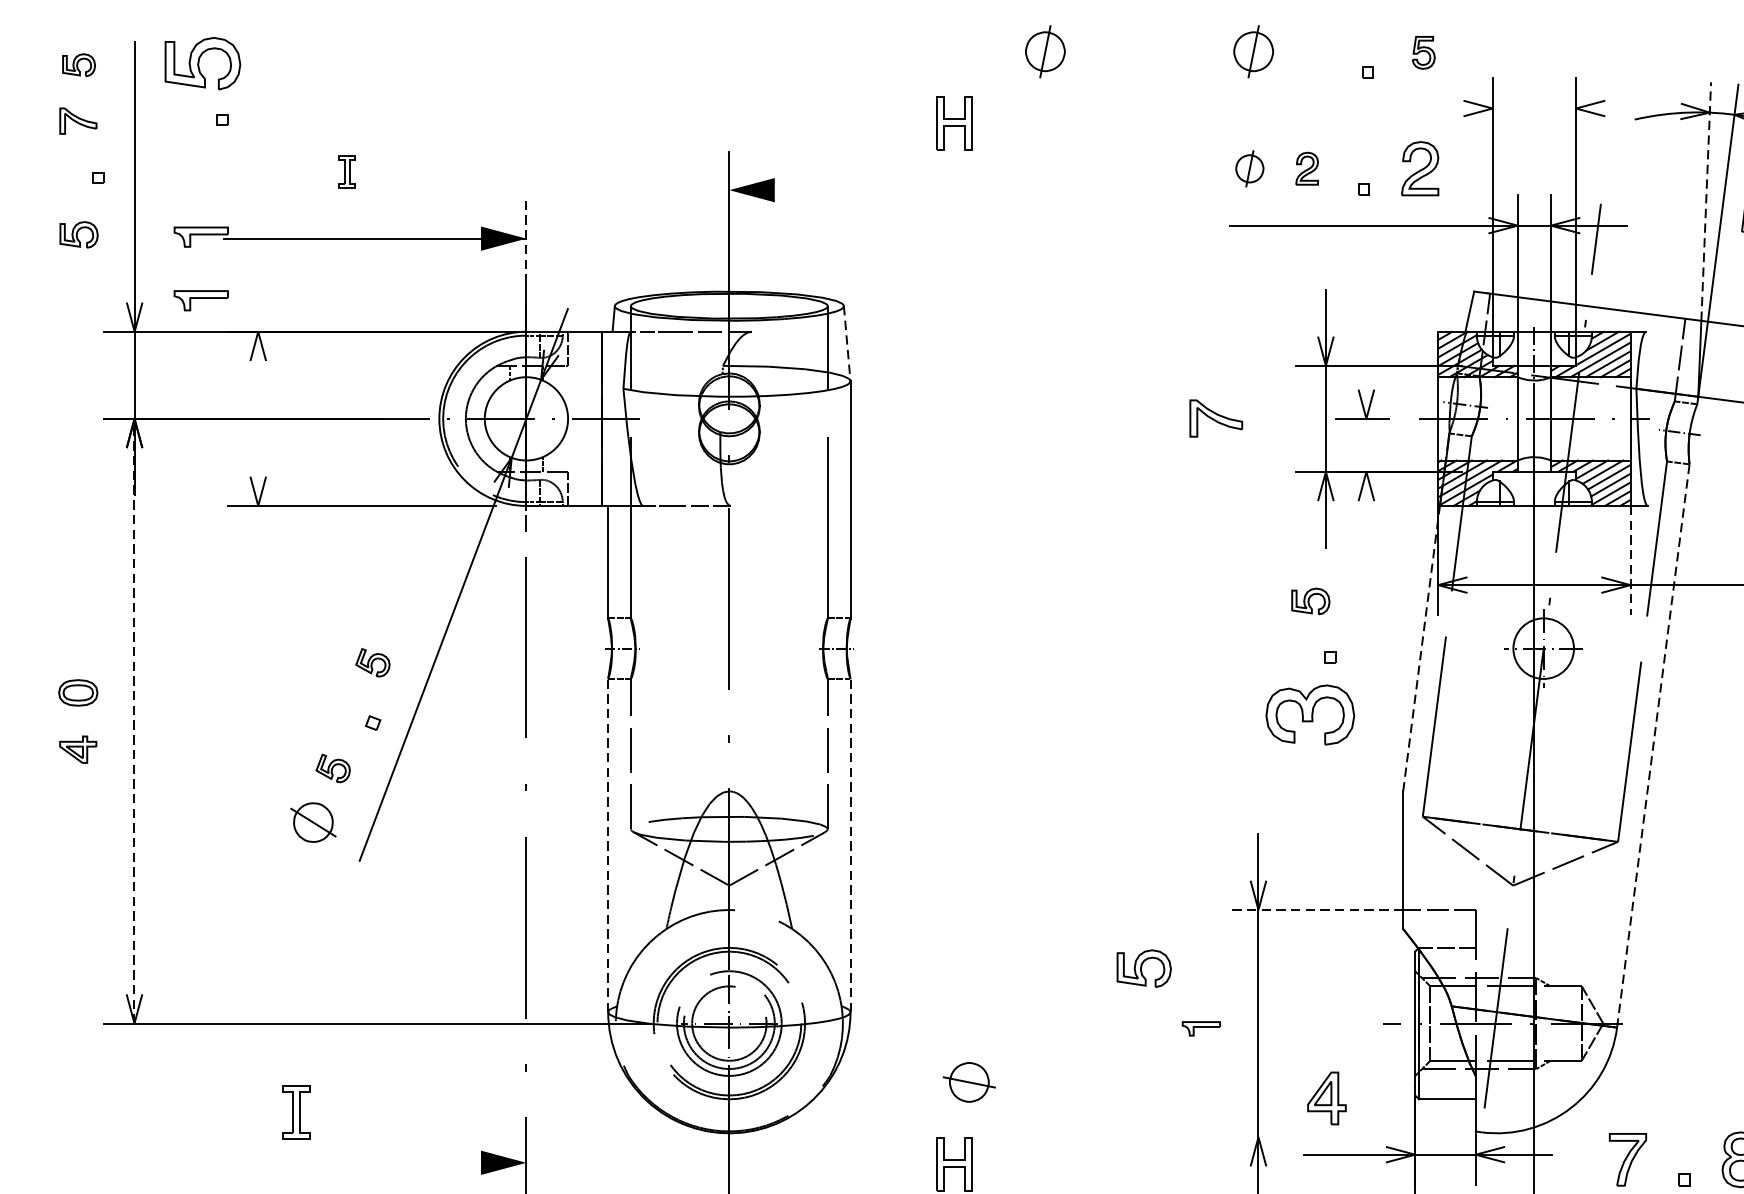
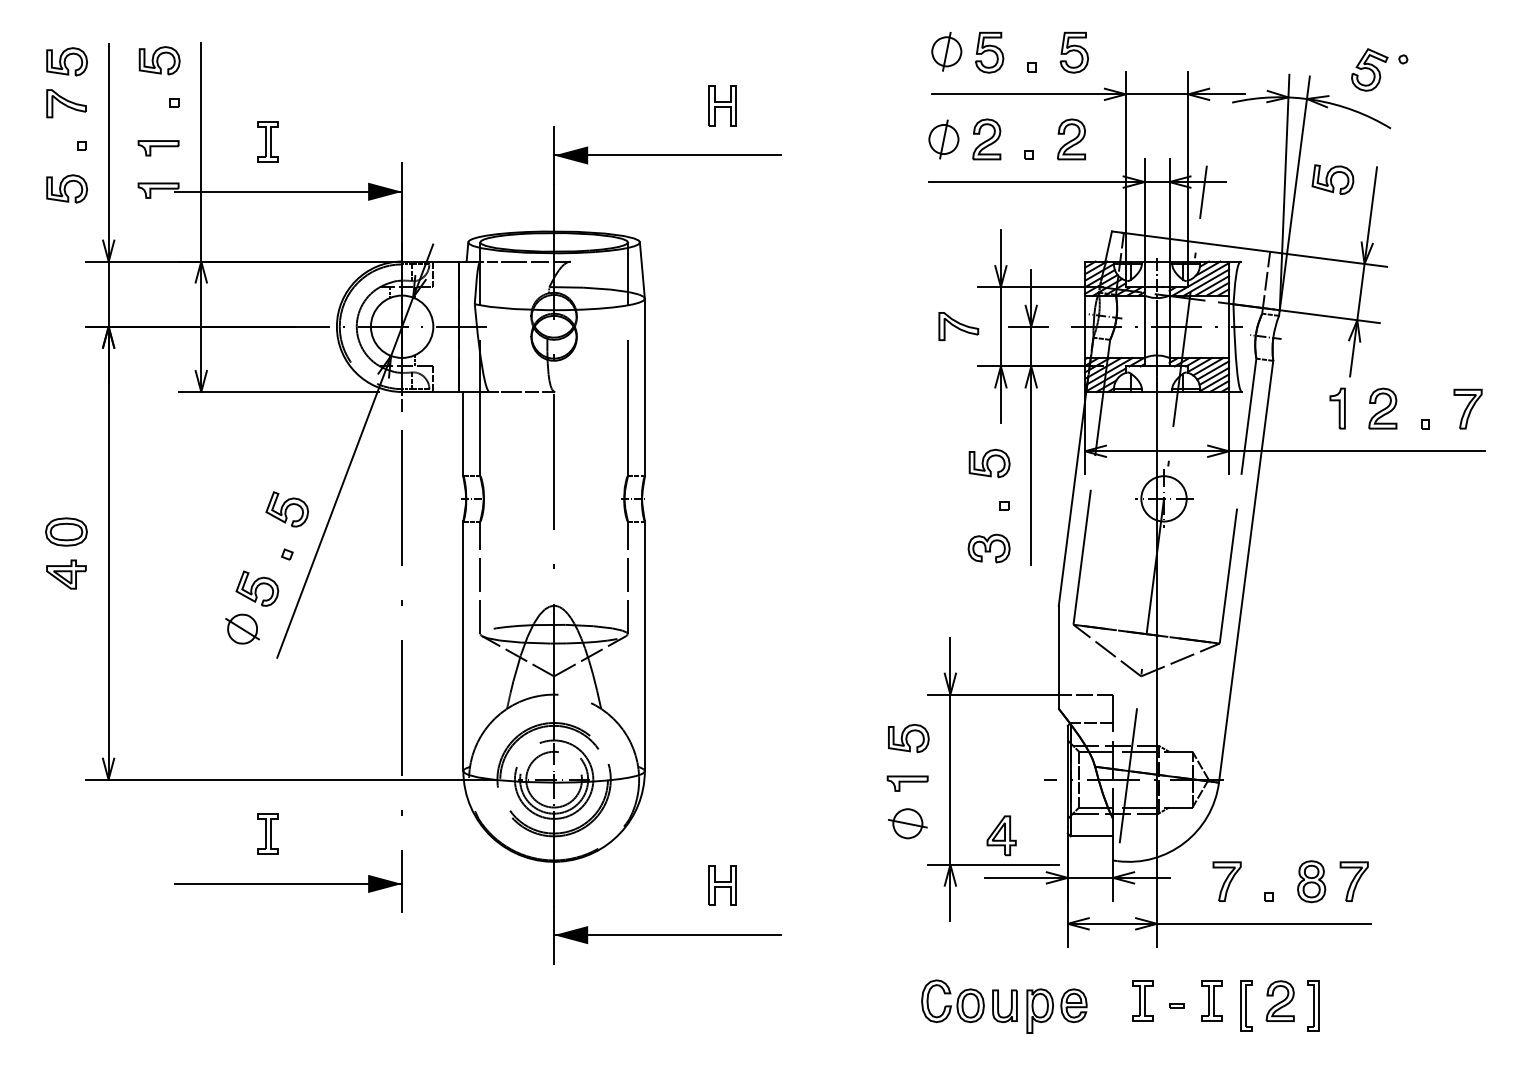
part: (1044, 51) -> (790, 51), removed
part: (1310, 52) -> (989, 52), added
part: (1422, 52) -> (1073, 52), size x1.67
part: (202, 63) -> (159, 60), size x0.71
part: (78, 64) -> (66, 61), size x1.67
line: (1442, 108) -> (1088, 94), added
part: (78, 120) -> (66, 103), size x1.43
part: (1249, 168) -> (943, 139), size x1.43
part: (1306, 168) -> (986, 139), size x1.67
part: (346, 171) -> (267, 141), size x1.67
line: (880, 190) -> (667, 155), added
line: (1705, 200) -> (1285, 163), dashed -> solid
part: (78, 234) -> (66, 188), size x1.43
line: (526, 239) -> (402, 192), dashed -> solid
line: (258, 272) -> (201, 217), added
part: (201, 300) -> (158, 148), moved
line: (847, 343) -> (642, 270), dashed -> solid
part: (1215, 418) -> (958, 326), moved
line: (1366, 540) -> (1031, 417), added
line: (1631, 560) -> (1229, 432), dashed -> solid
part: (1310, 601) -> (989, 463), size x1.43
line: (1421, 648) -> (1072, 498), dashed -> solid
part: (372, 662) -> (286, 509), size x1.67
part: (78, 692) -> (66, 531), size x1.43
part: (1309, 714) -> (988, 548), size x0.62
line: (134, 720) -> (108, 552), dashed -> solid
line: (1653, 745) -> (1246, 571), dashed -> solid
part: (78, 749) -> (66, 574), size x1.43
part: (333, 768) -> (257, 588), size x1.67
line: (608, 845) -> (463, 646), dashed -> solid
line: (850, 845) -> (644, 646), dashed -> solid
line: (1316, 909) -> (993, 694), dashed -> solid
part: (1143, 968) -> (908, 738), moved
part: (1201, 1028) -> (907, 783), size x1.43
part: (968, 1082) -> (907, 823), moved
part: (295, 1111) -> (267, 833), moved
line: (1314, 1136) -> (992, 864), added
line: (374, 1162) -> (288, 883), added

